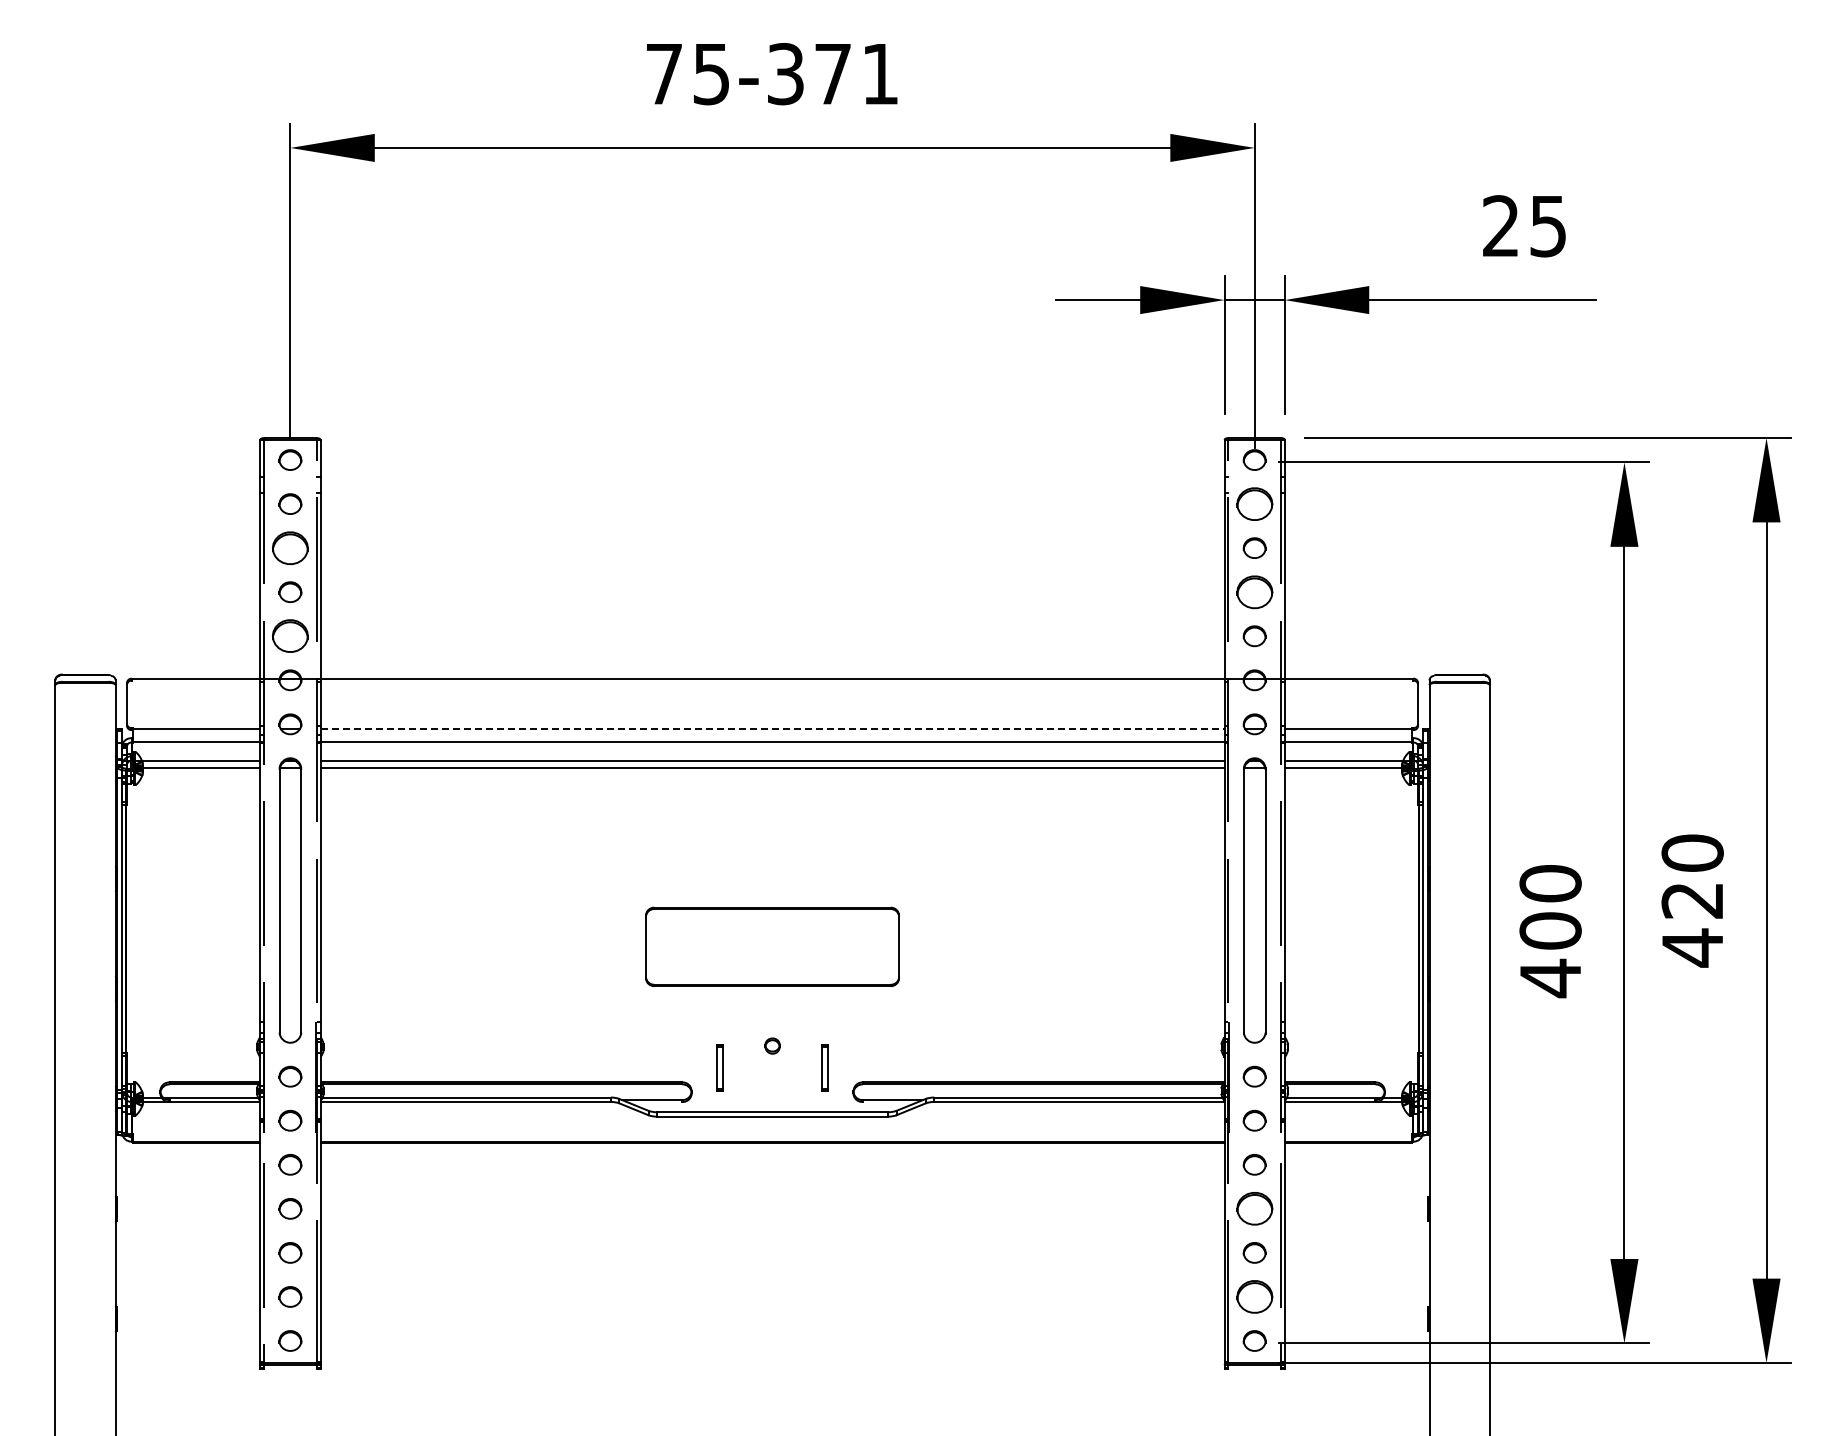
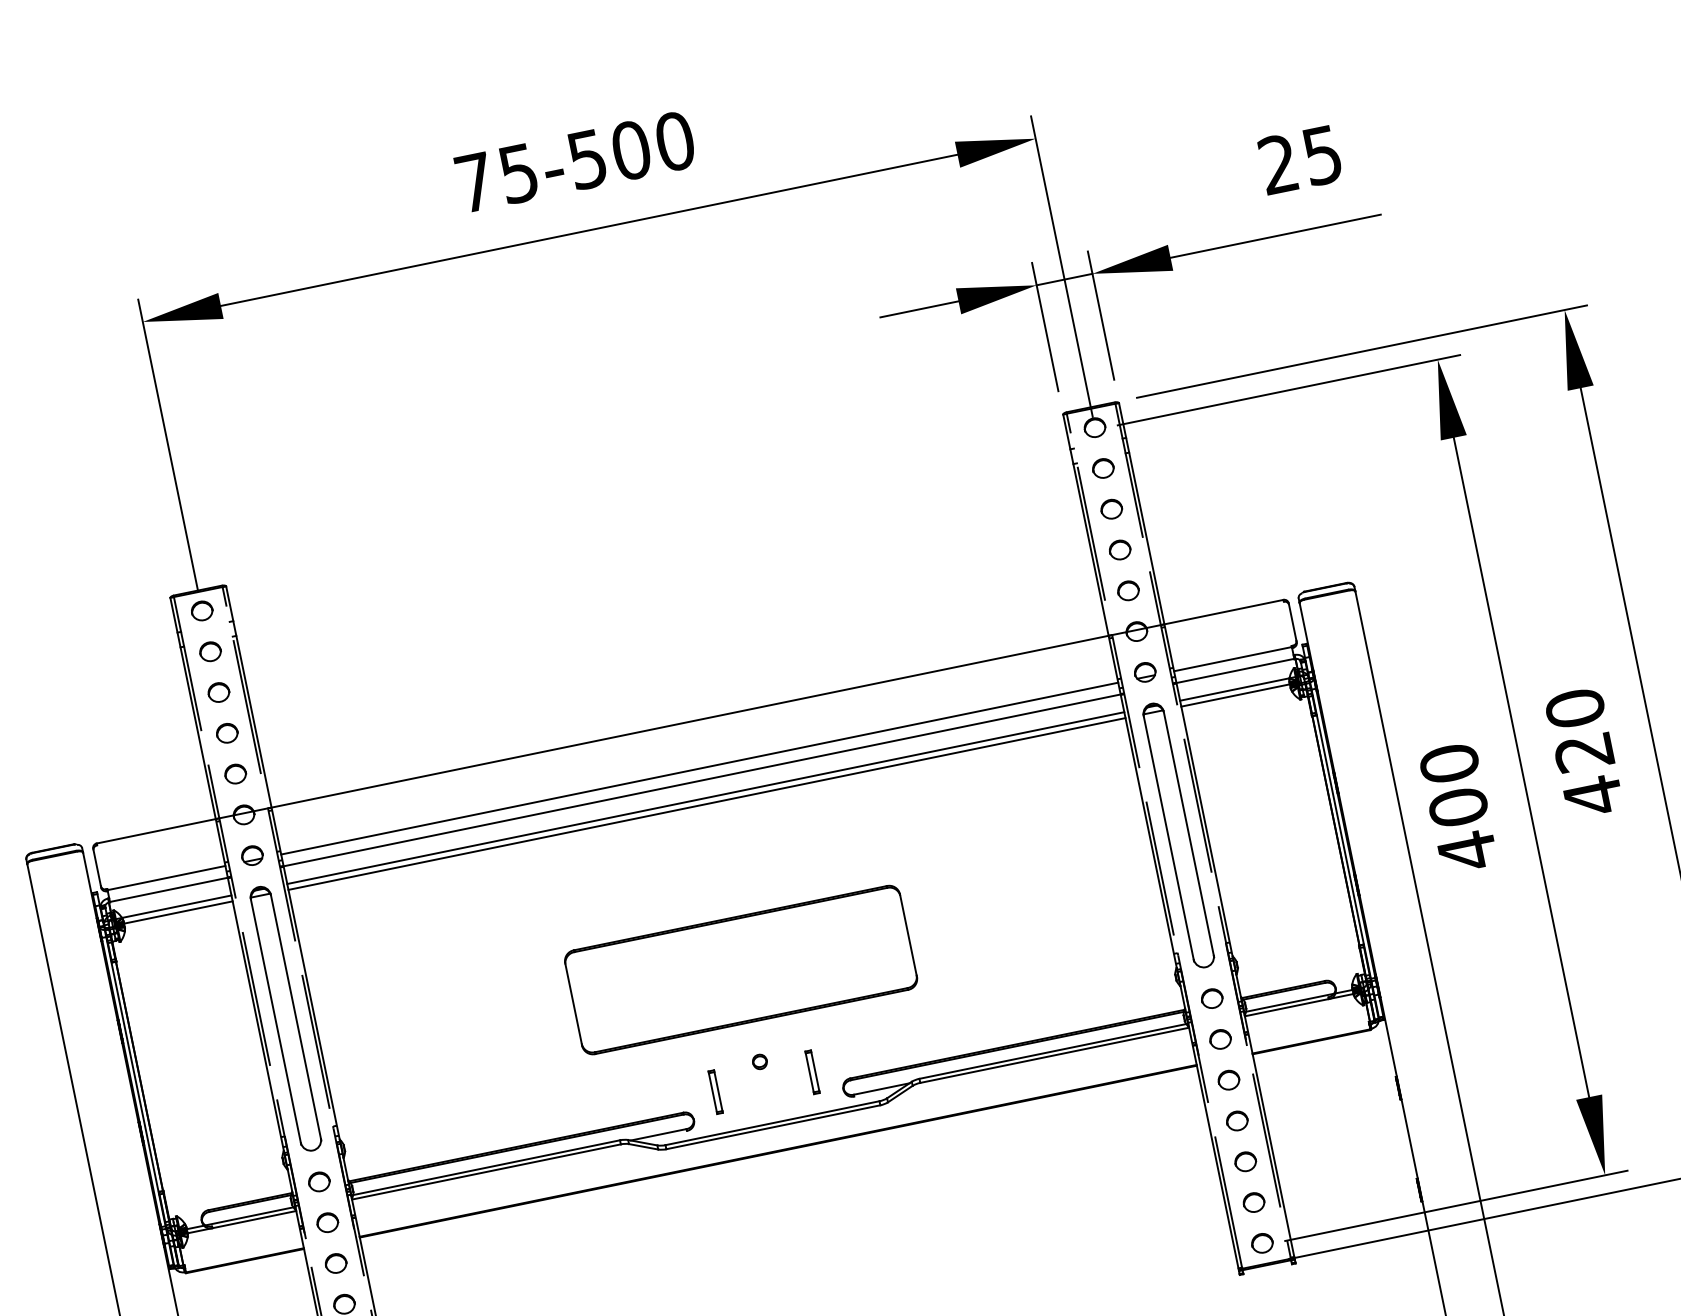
text: (833, 74) -> (631, 150), 75-371 -> 75-500
part: (1254, 503) -> (1103, 467), size x0.62
part: (290, 547) -> (218, 691), size x0.62
part: (1254, 591) -> (1119, 549), size x0.62
part: (290, 636) -> (235, 774), size x0.62
line: (773, 729) -> (700, 768), dashed -> solid
part: (772, 946) -> (740, 969), size x1.43
part: (1254, 1208) -> (1237, 1120), size x0.62
part: (1254, 1296) -> (1253, 1202), size x0.62

